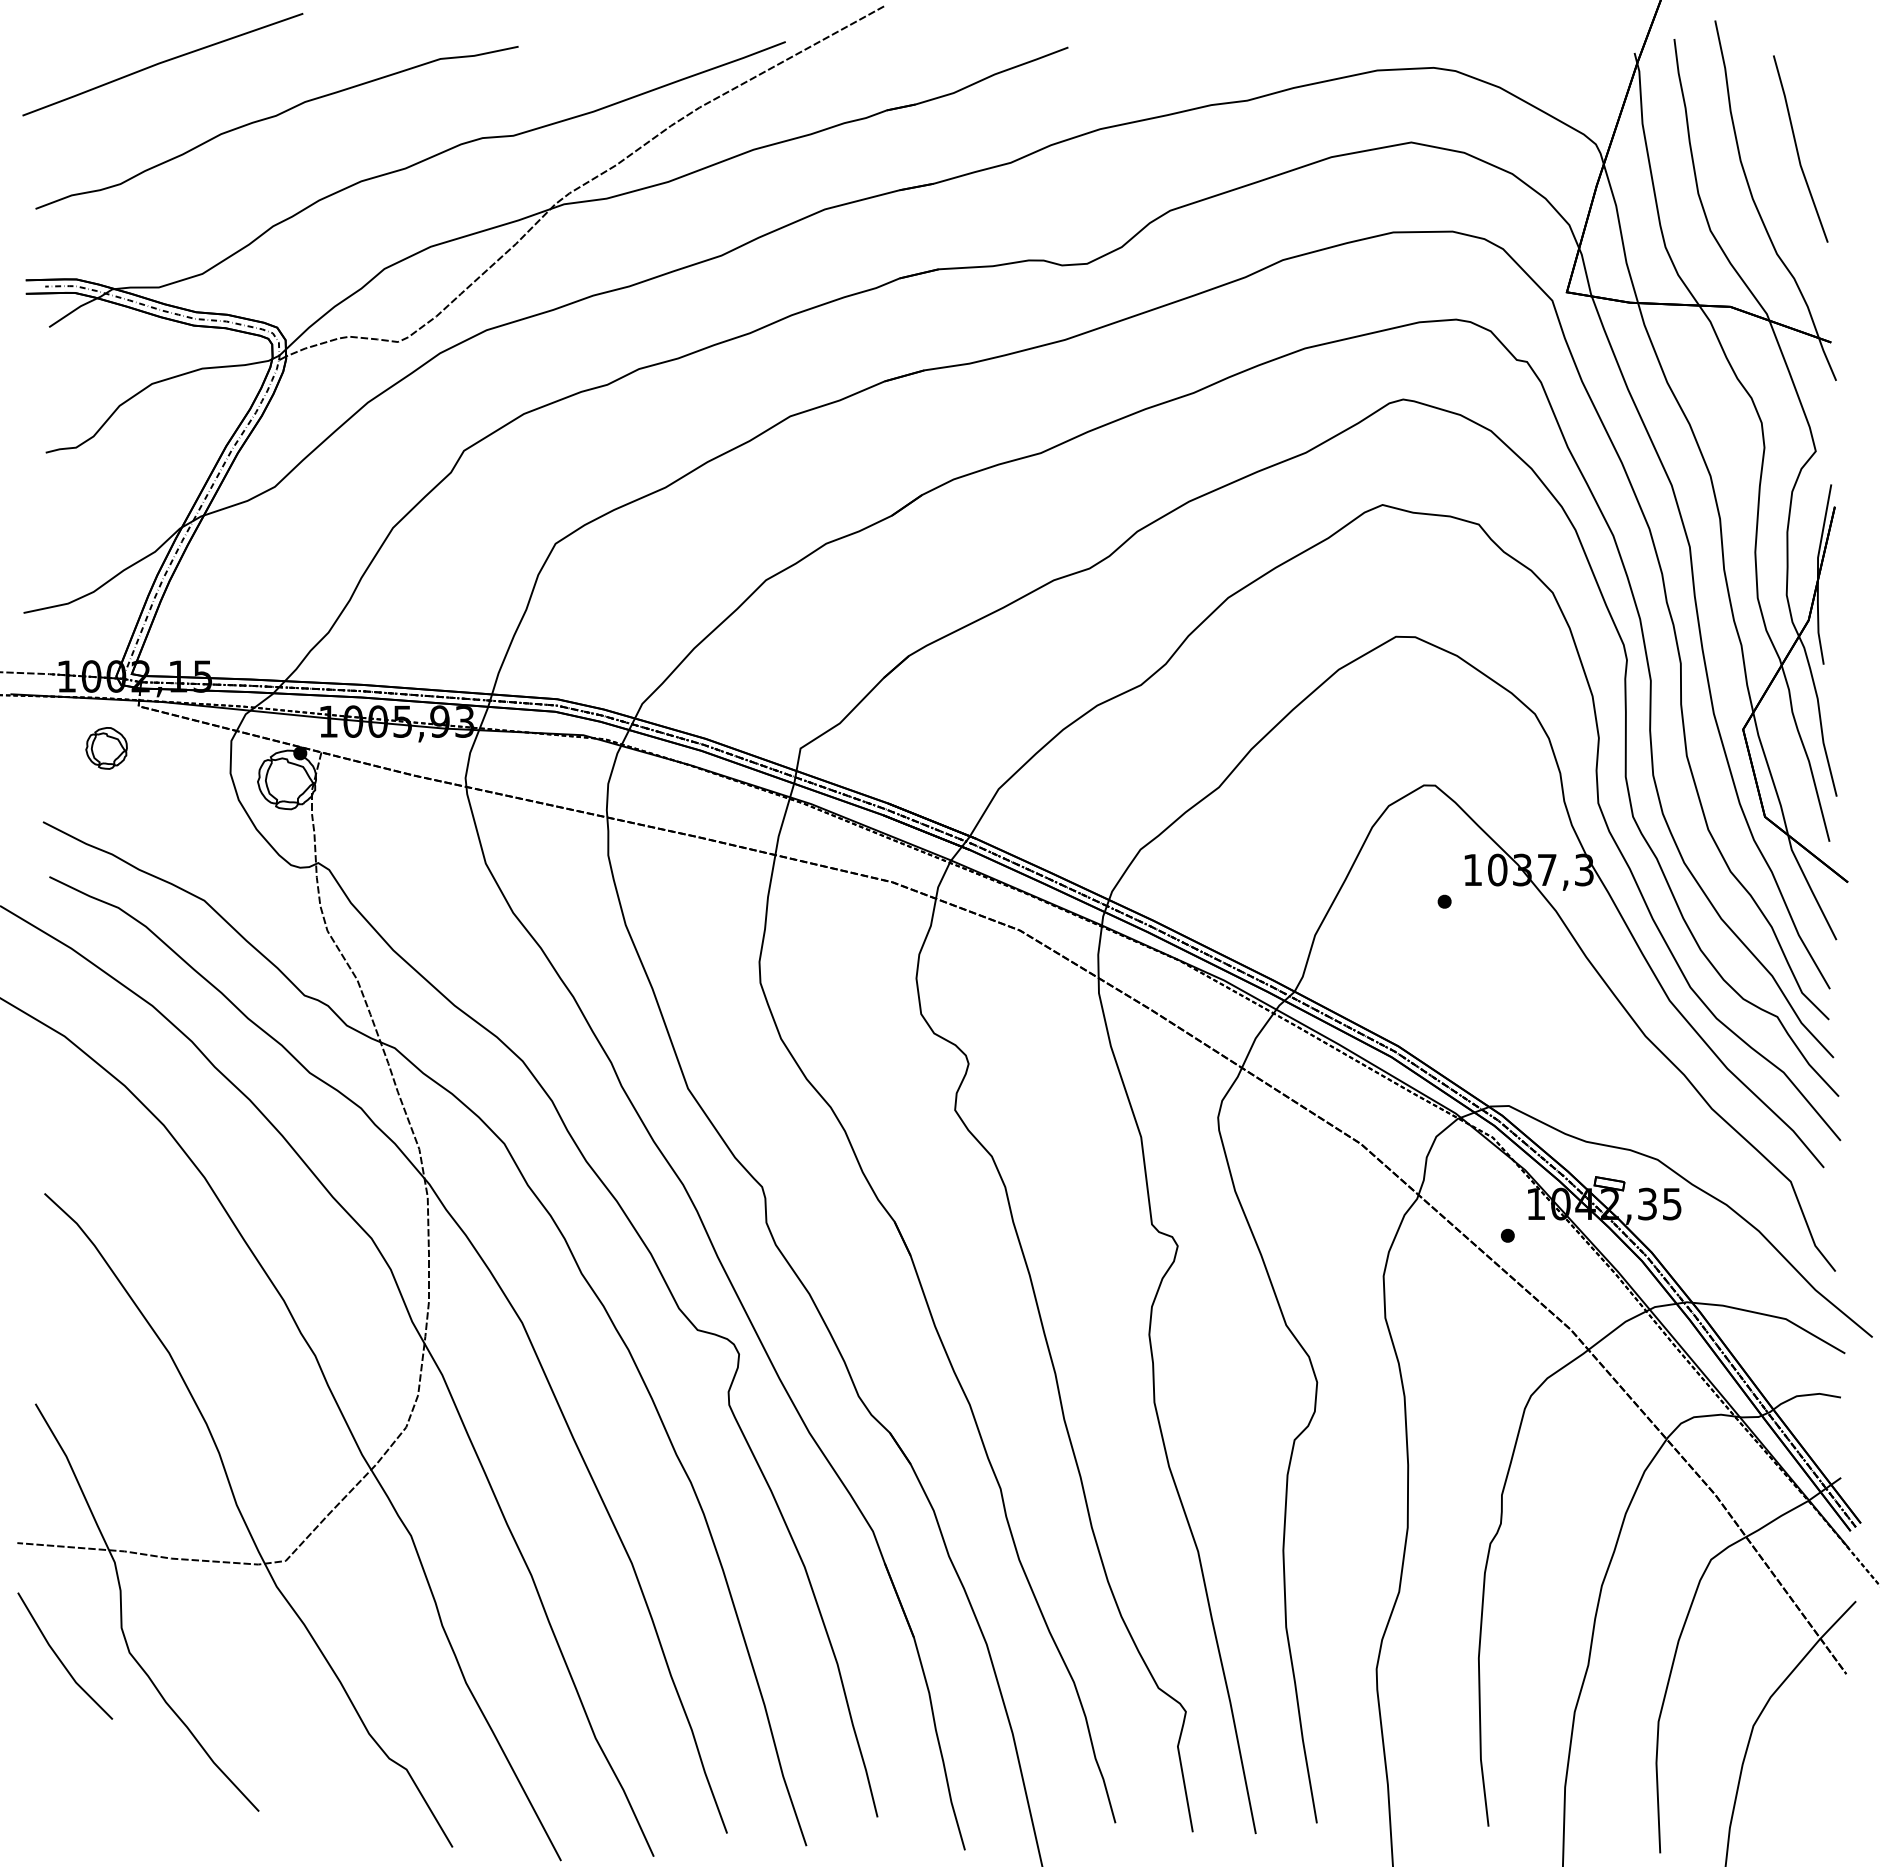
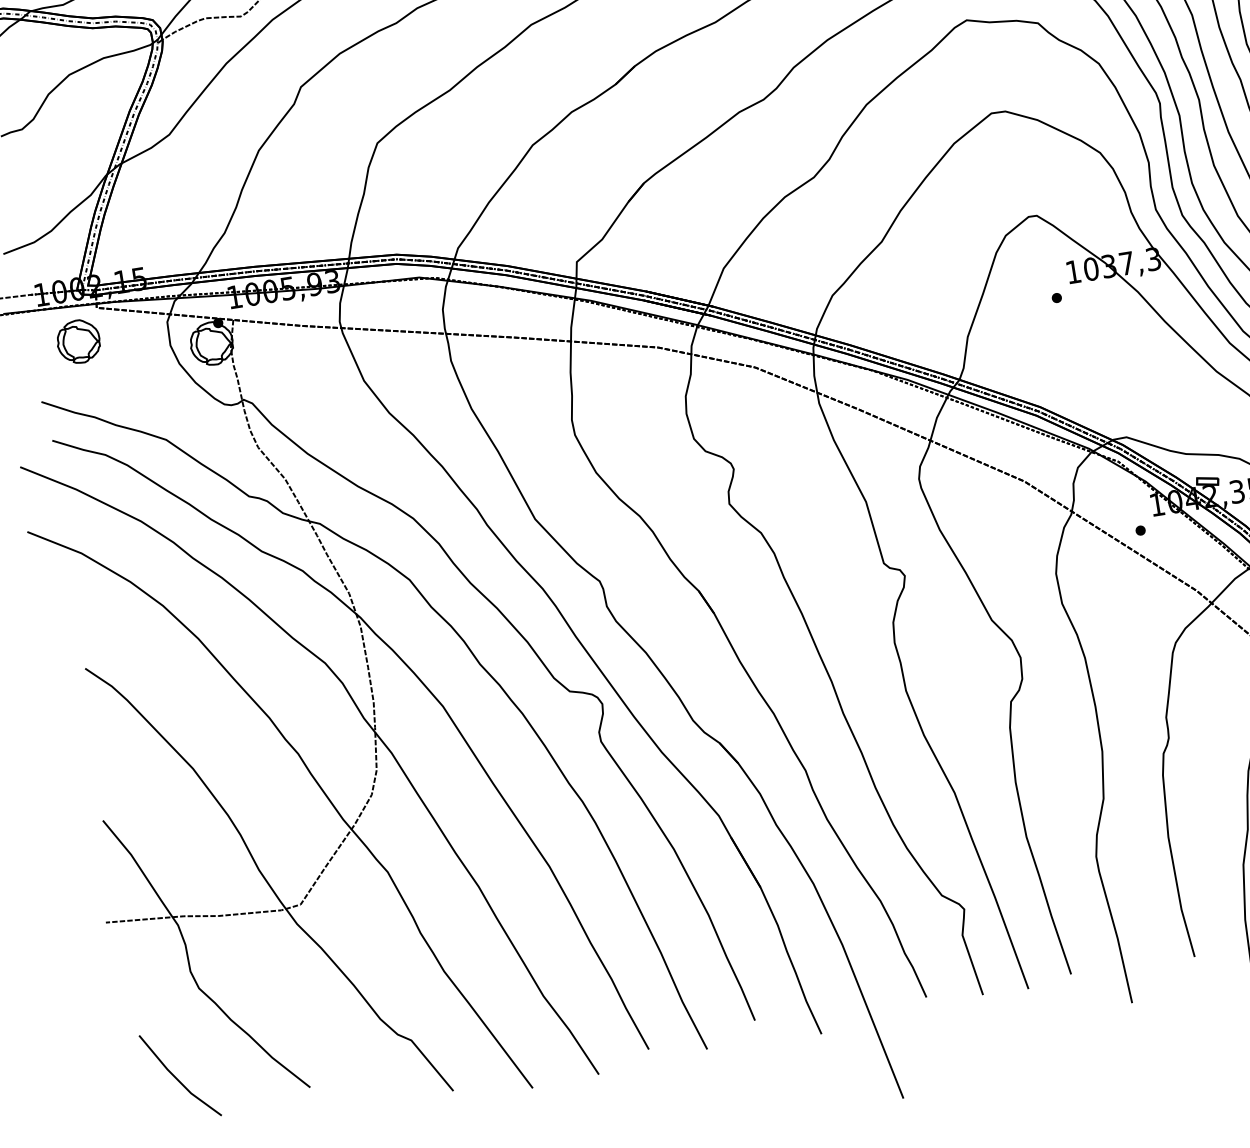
part: (106, 748) -> (78, 341), size x1.43
line: (59, 1657) -> (176, 1077), moved

